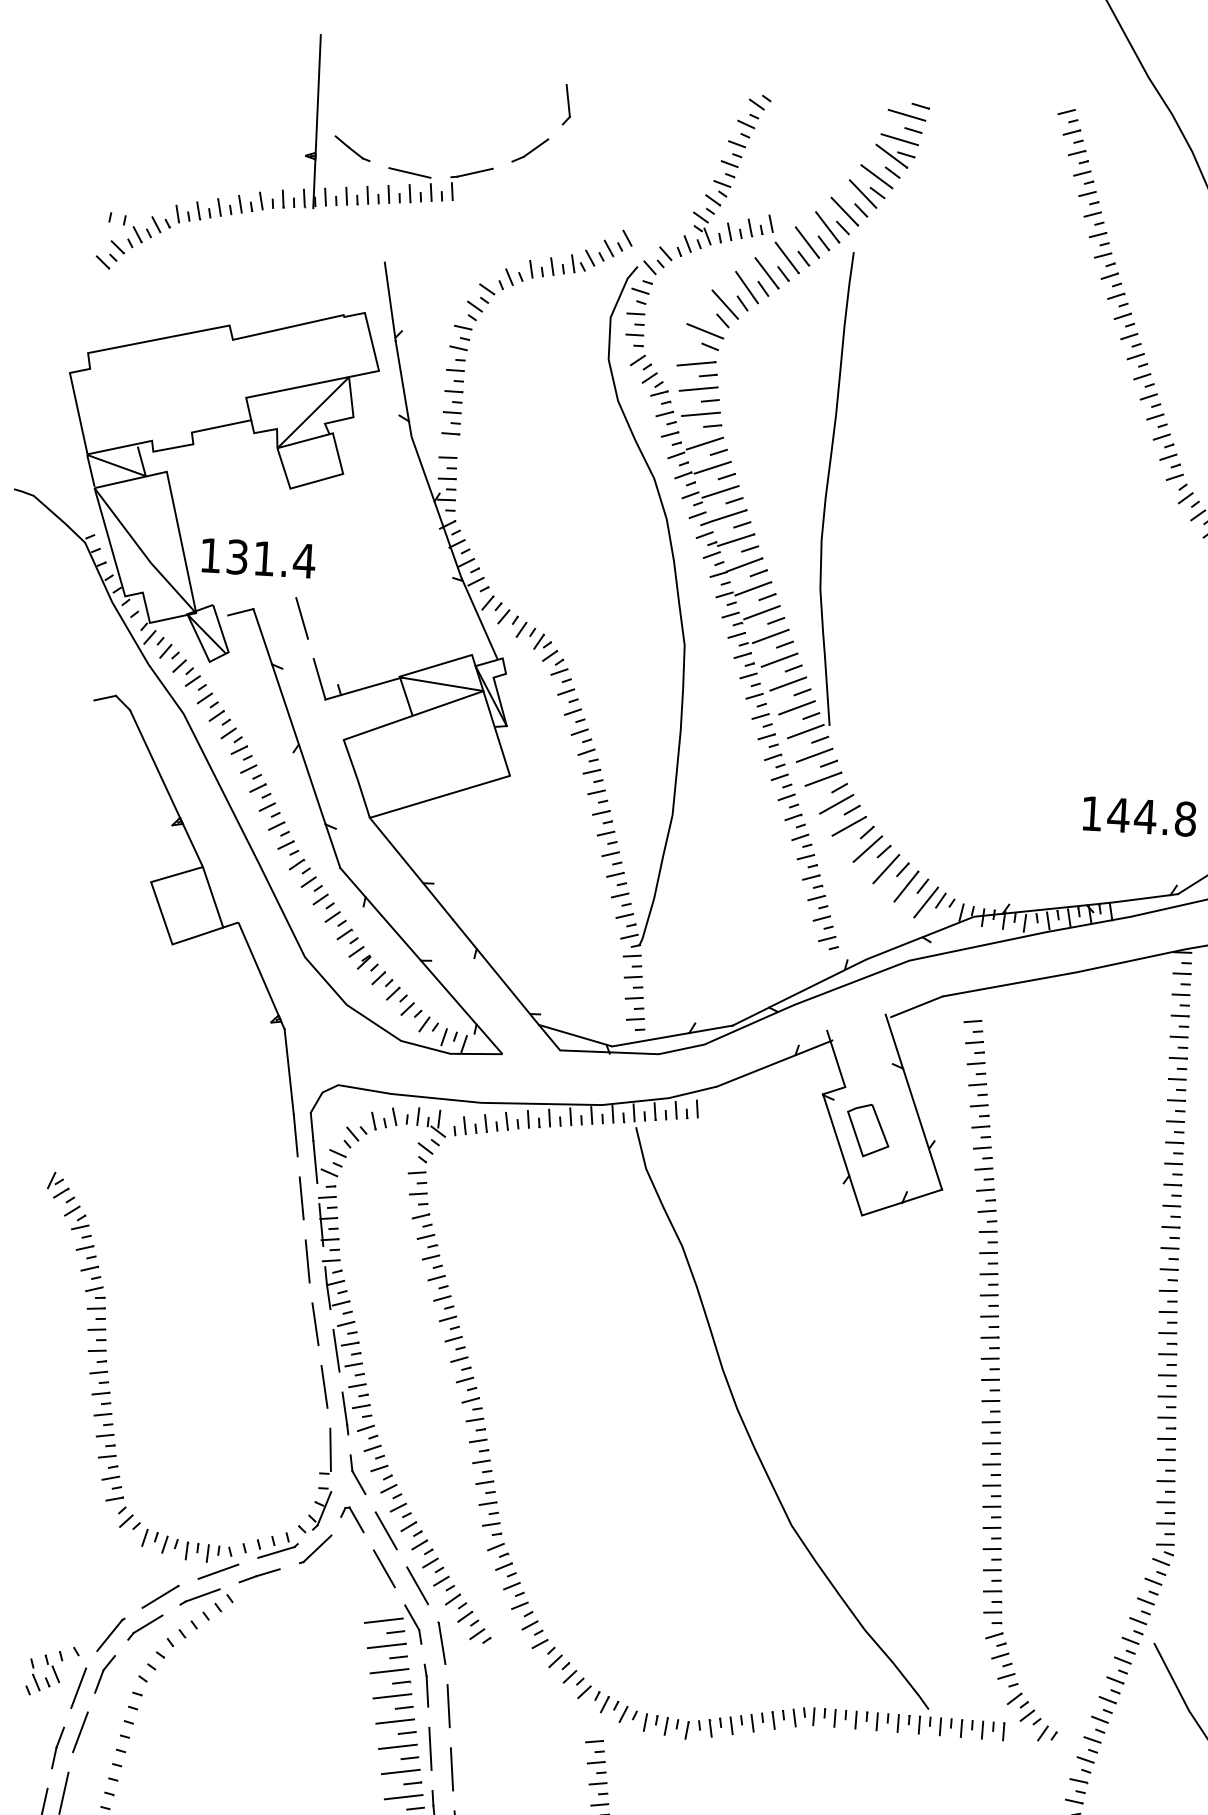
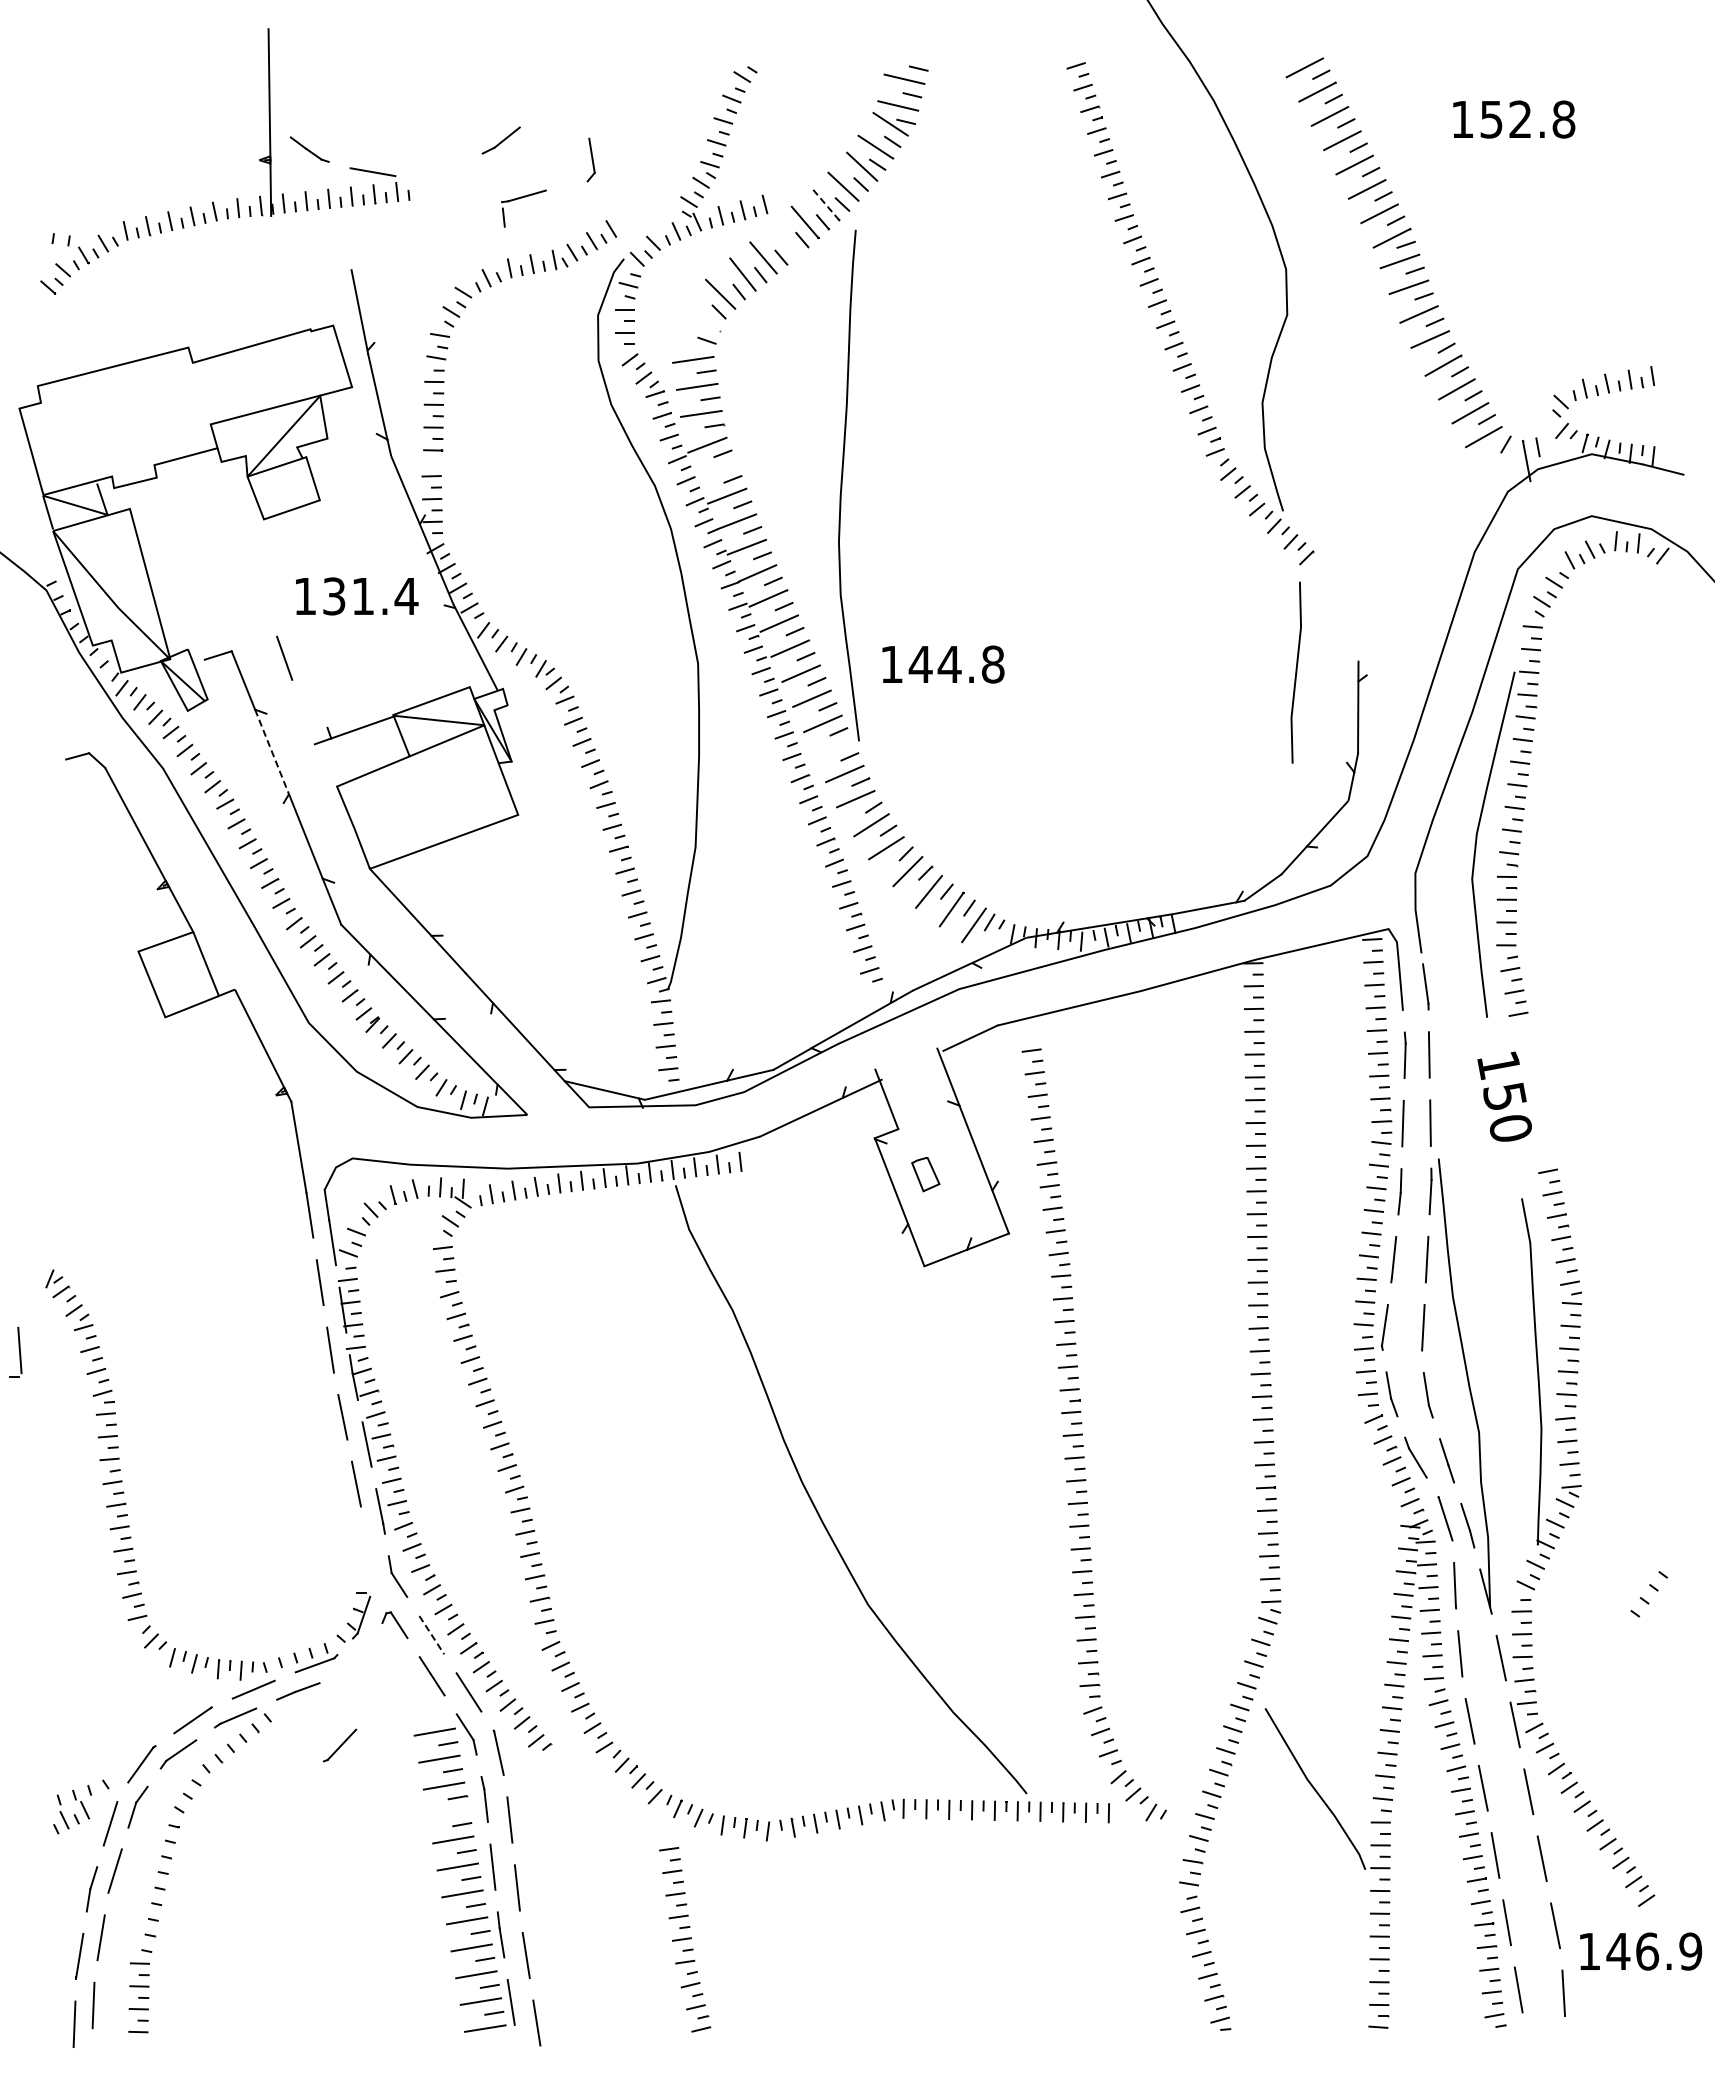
part: (566, 104) -> (590, 159), moved
part: (470, 174) -> (522, 198), moved
line: (827, 227) -> (825, 204), solid -> dashed
line: (787, 257) -> (784, 239), removed
line: (705, 330) -> (700, 323), removed
line: (712, 467) -> (717, 470), removed
text: (258, 558) -> (357, 596), moved
line: (318, 678) -> (306, 722), removed
line: (285, 704) -> (272, 752), solid -> dashed
line: (805, 731) -> (833, 748), removed
text: (1139, 816) -> (943, 664), moved
part: (867, 1130) -> (925, 1174), size x0.6
part: (326, 1450) -> (15, 1351), moved
line: (385, 1531) -> (431, 1635), solid -> dashed
part: (316, 1549) -> (340, 1745), moved
line: (392, 1695) -> (448, 1812), removed

